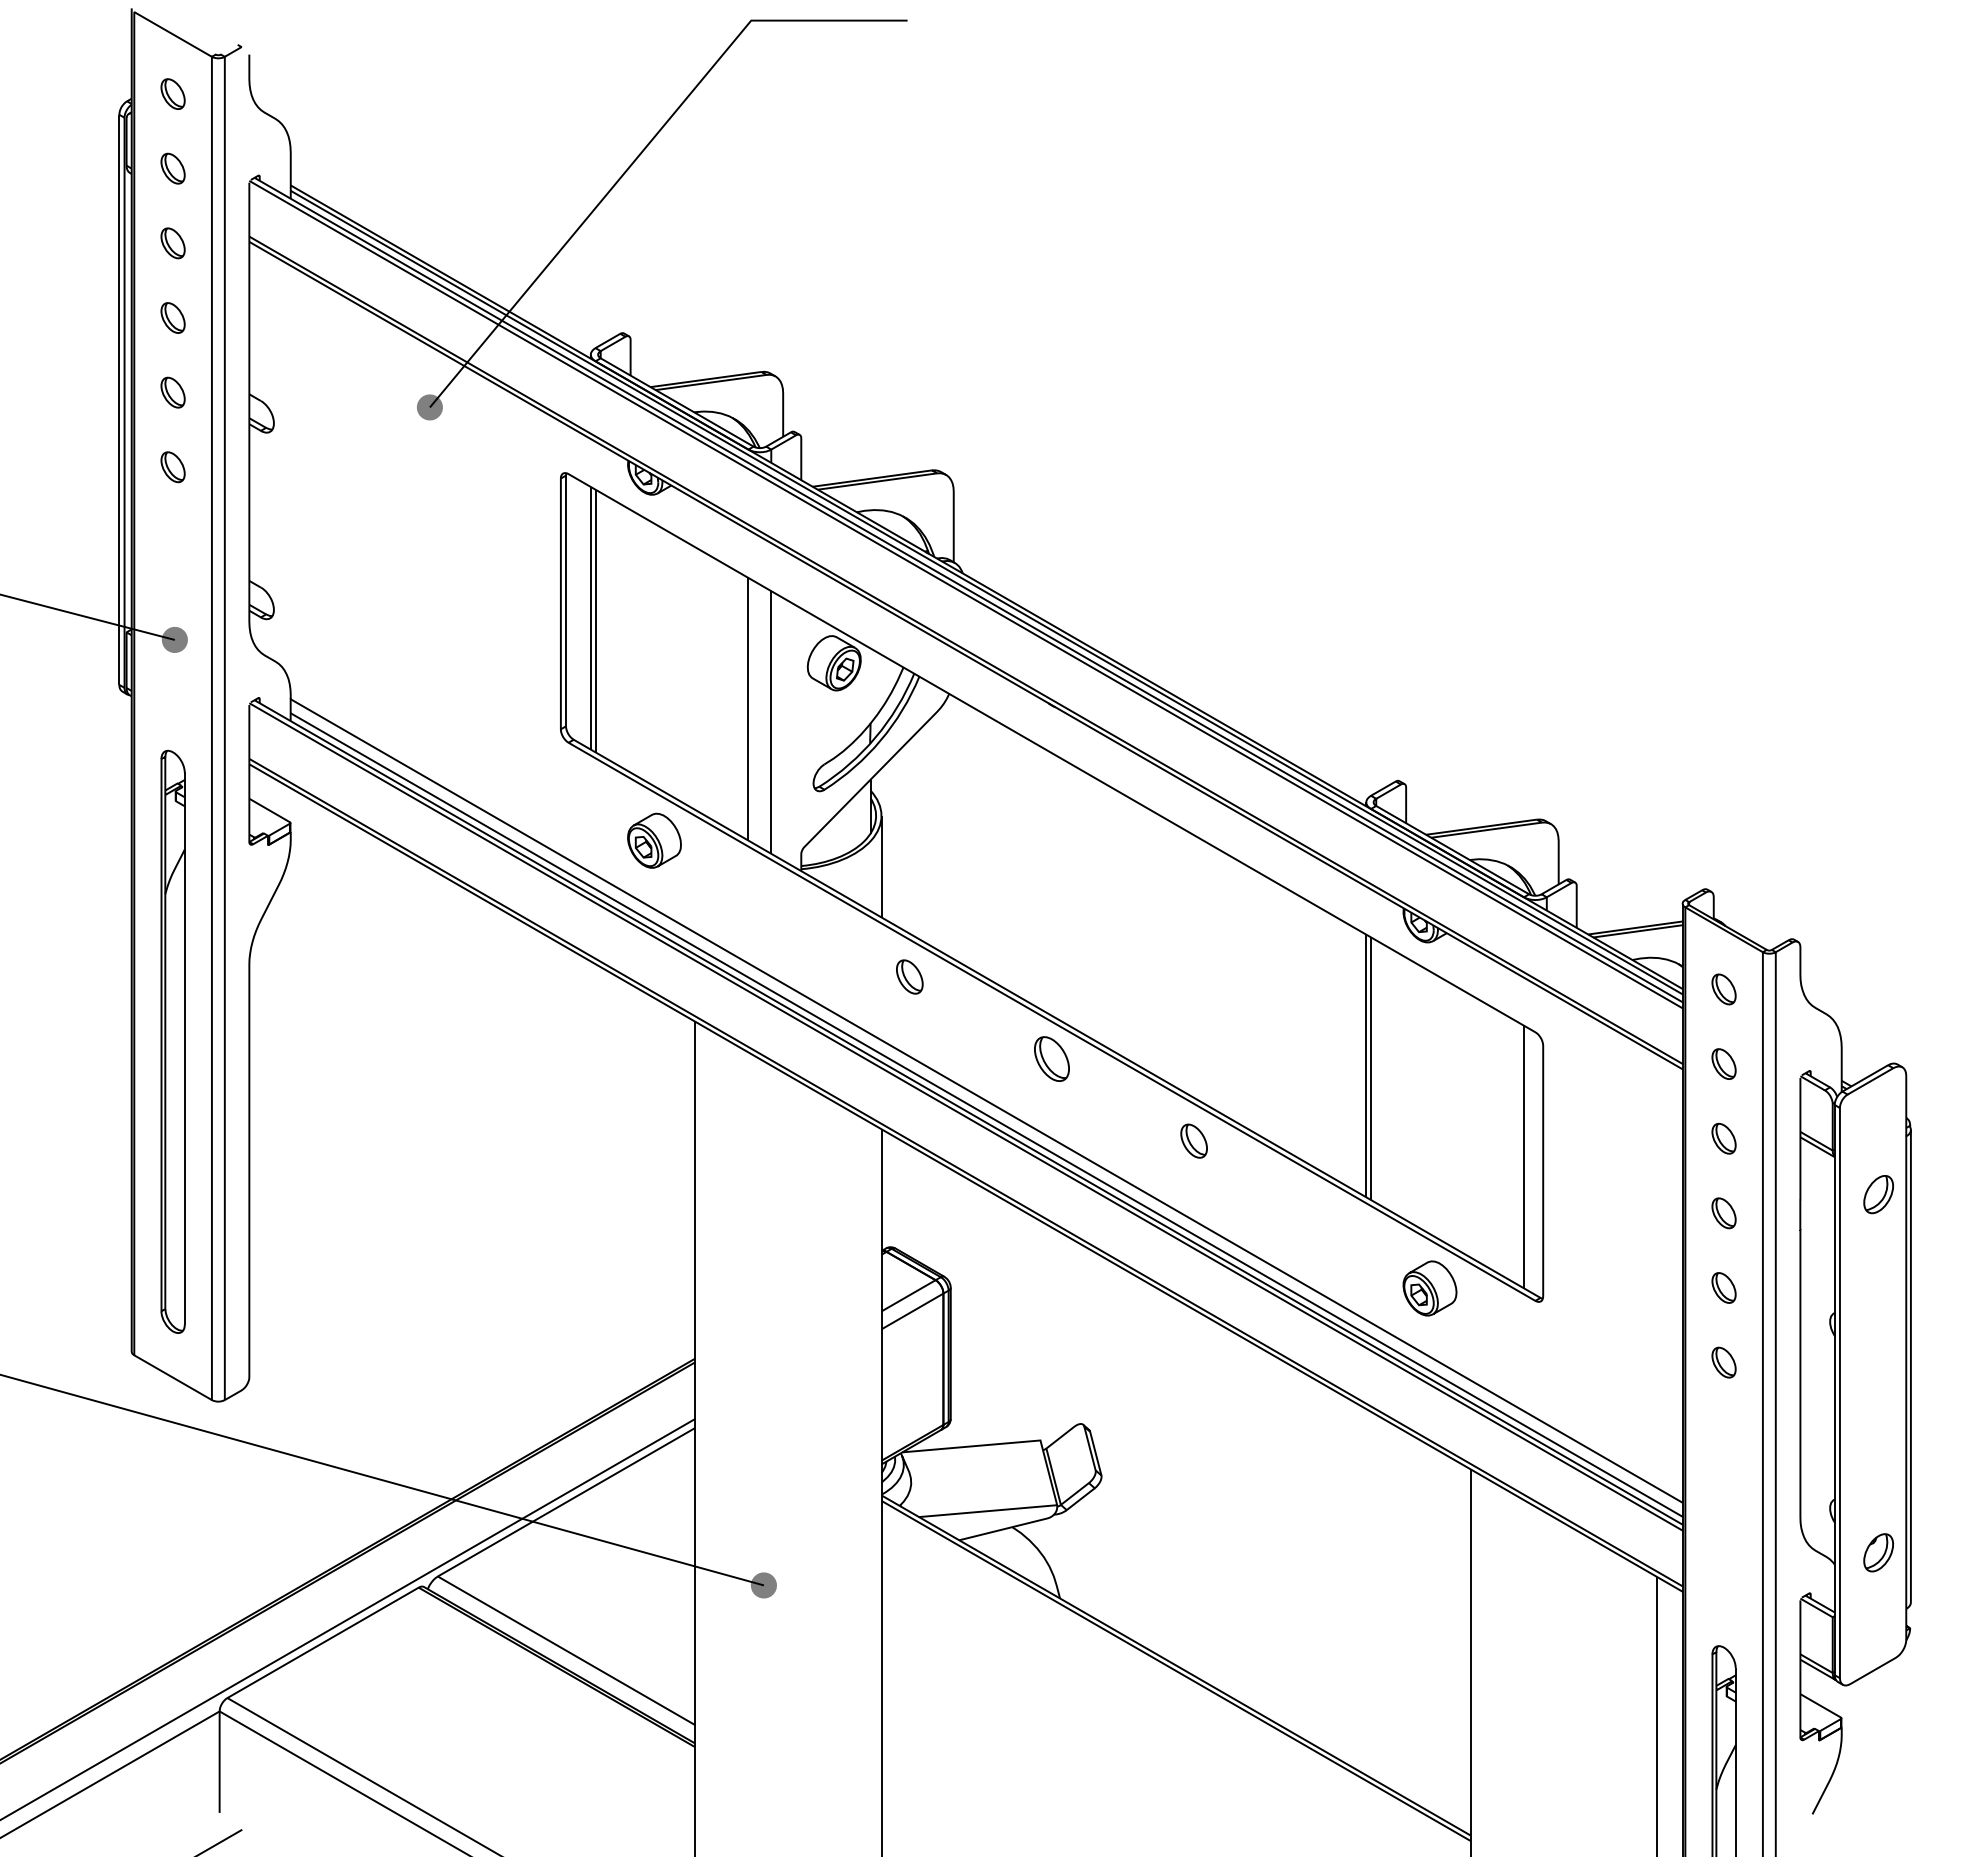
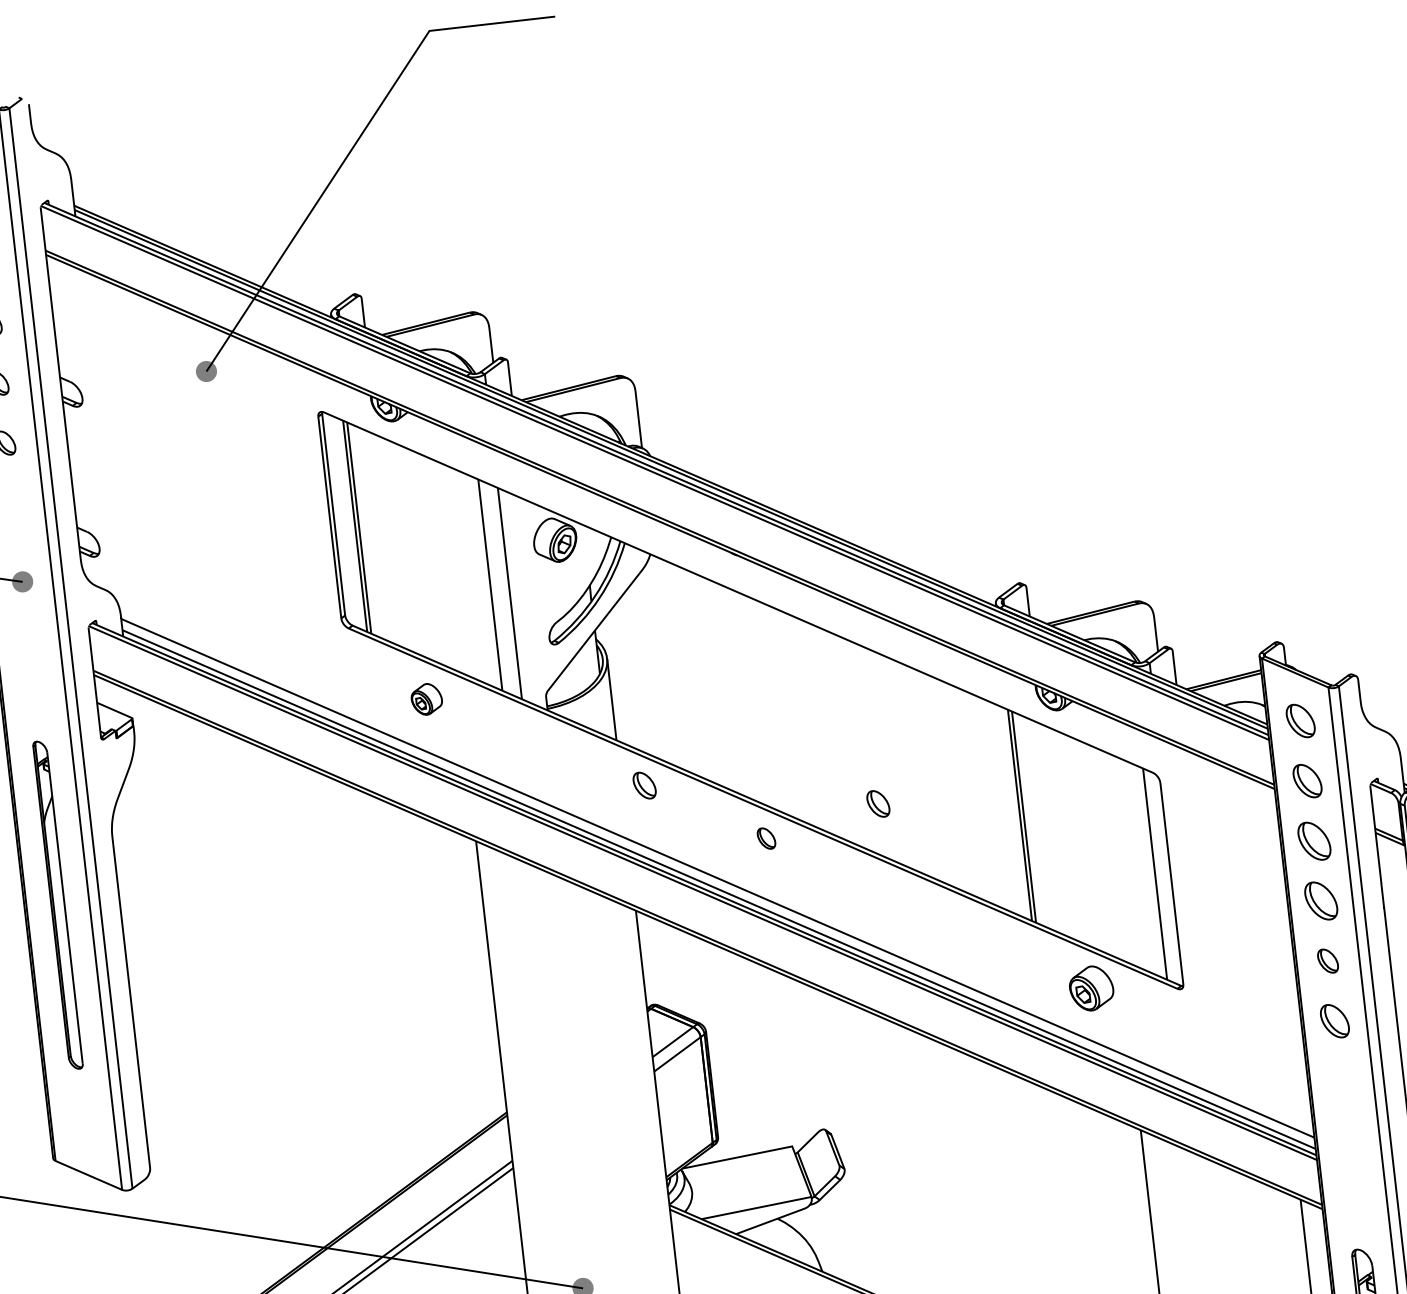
part: (654, 840) -> (426, 699), size x0.7
part: (1723, 989) -> (1300, 721), size x1.4
part: (172, 1041) -> (57, 905), size x0.7
part: (1051, 1058) -> (766, 838), size x0.6
part: (1723, 1063) -> (1307, 780), size x1.4
part: (1723, 1138) -> (1313, 840), size x1.6
part: (1193, 1140) -> (877, 803), moved
part: (1723, 1213) -> (1320, 901), size x1.6
part: (1723, 1362) -> (1334, 1021), size x1.4

